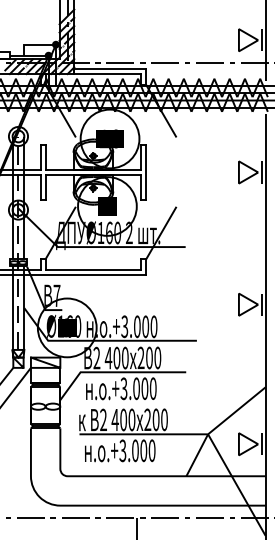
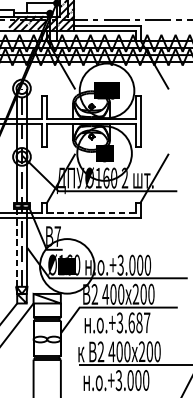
line: (93, 270) -> (91, 213), solid -> dashed
line: (12, 308) -> (16, 248), solid -> dashed
text: (144, 388) -> (139, 322), .+3.000 -> .+3.687

